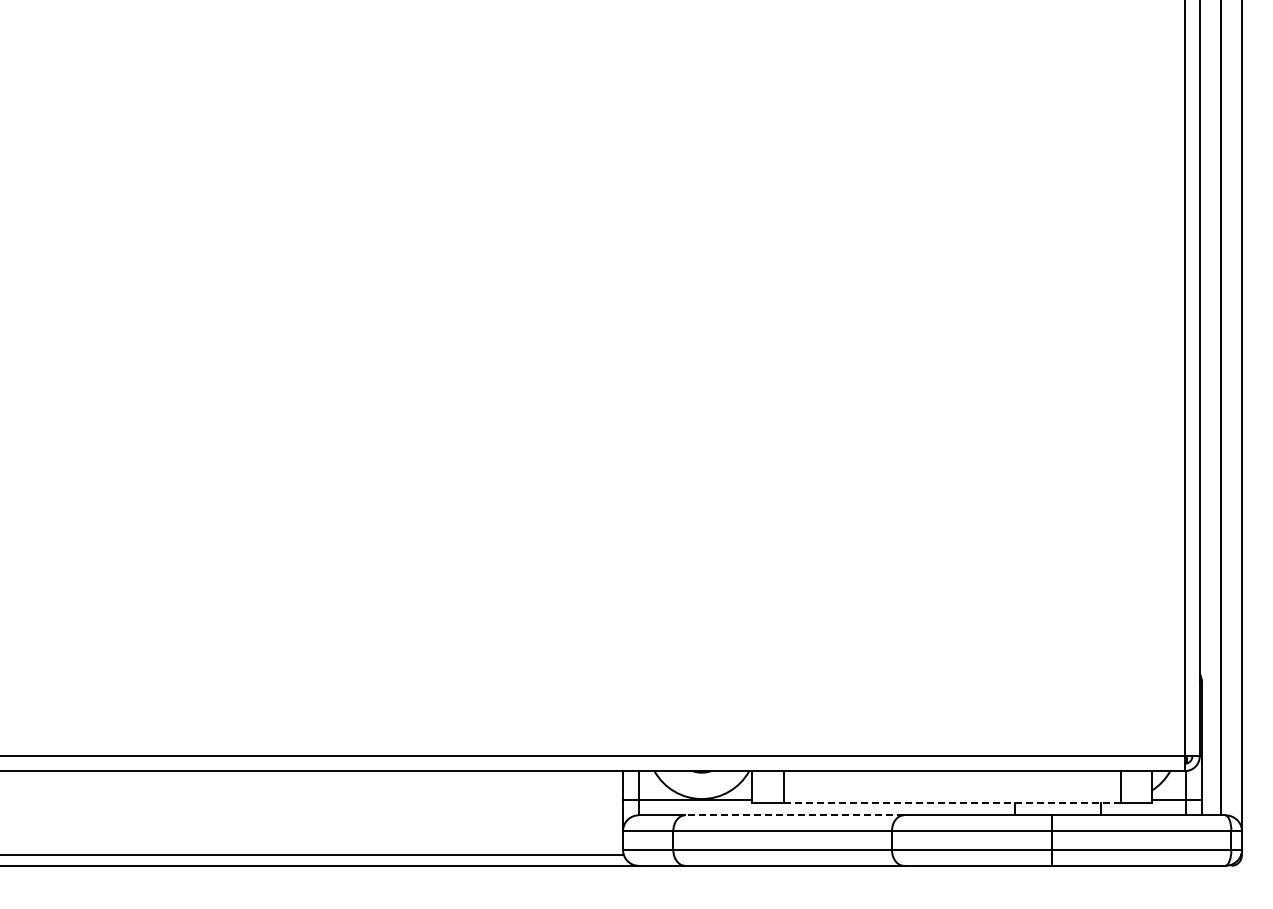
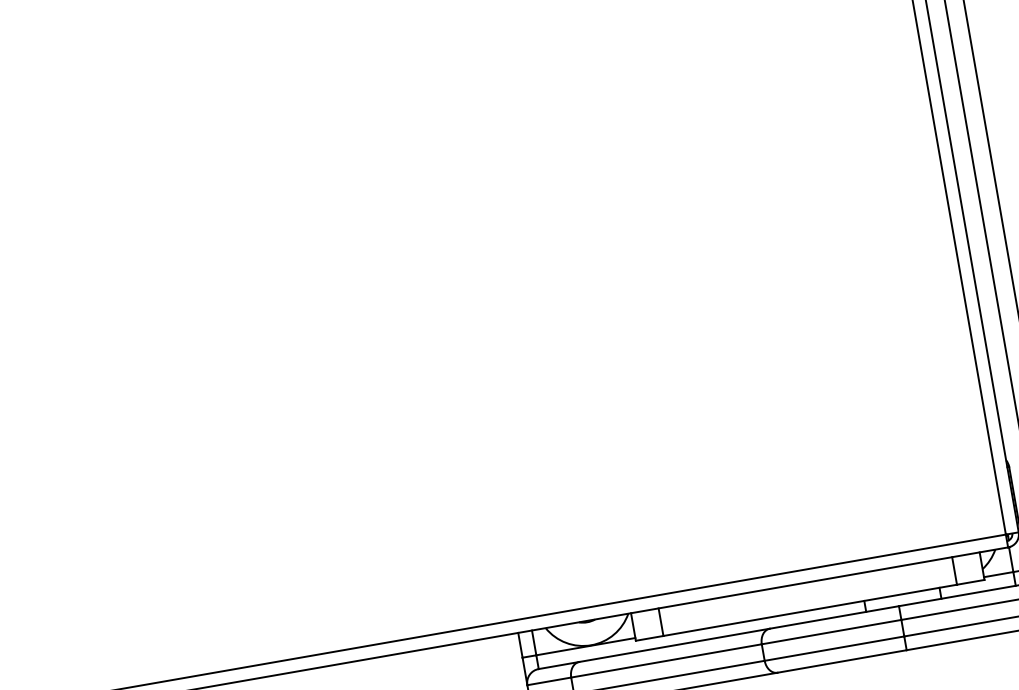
line: (952, 802) -> (810, 610), dashed -> solid
line: (794, 815) -> (674, 645), dashed -> solid

